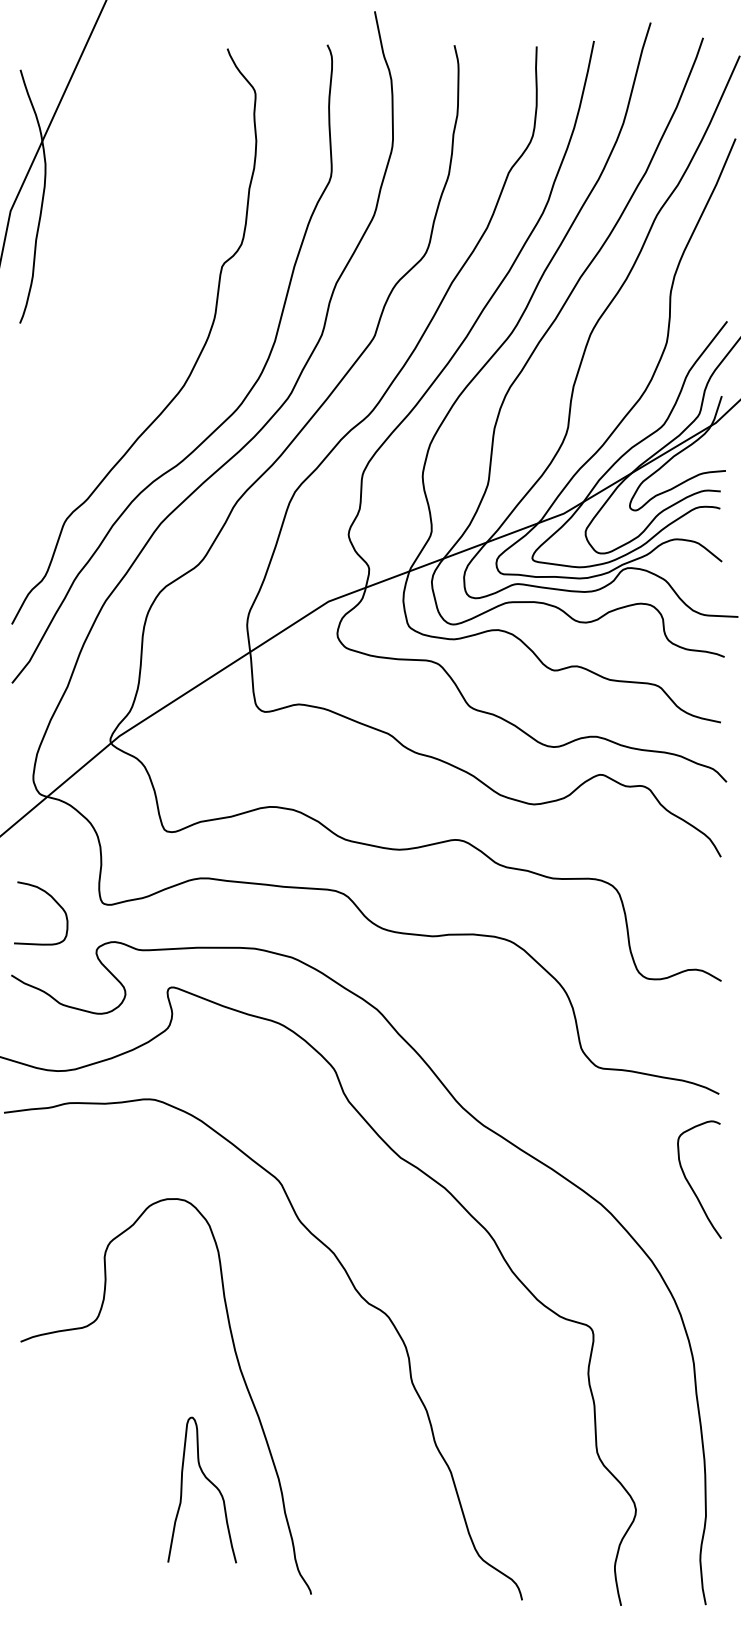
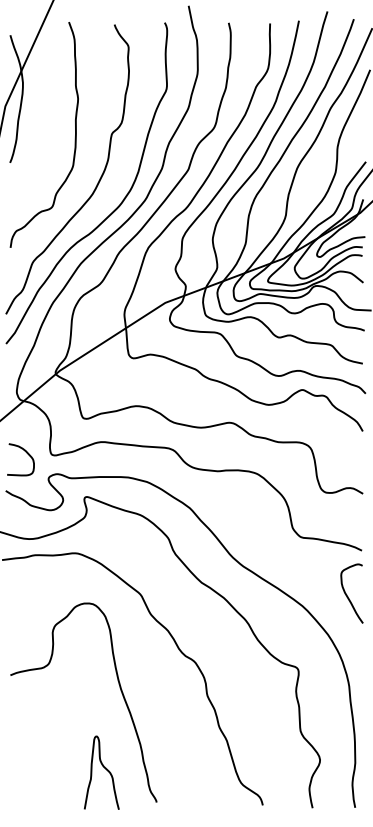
curve: (147, 275) -> (74, 138), added
curve: (207, 1481) -> (104, 768), moved

